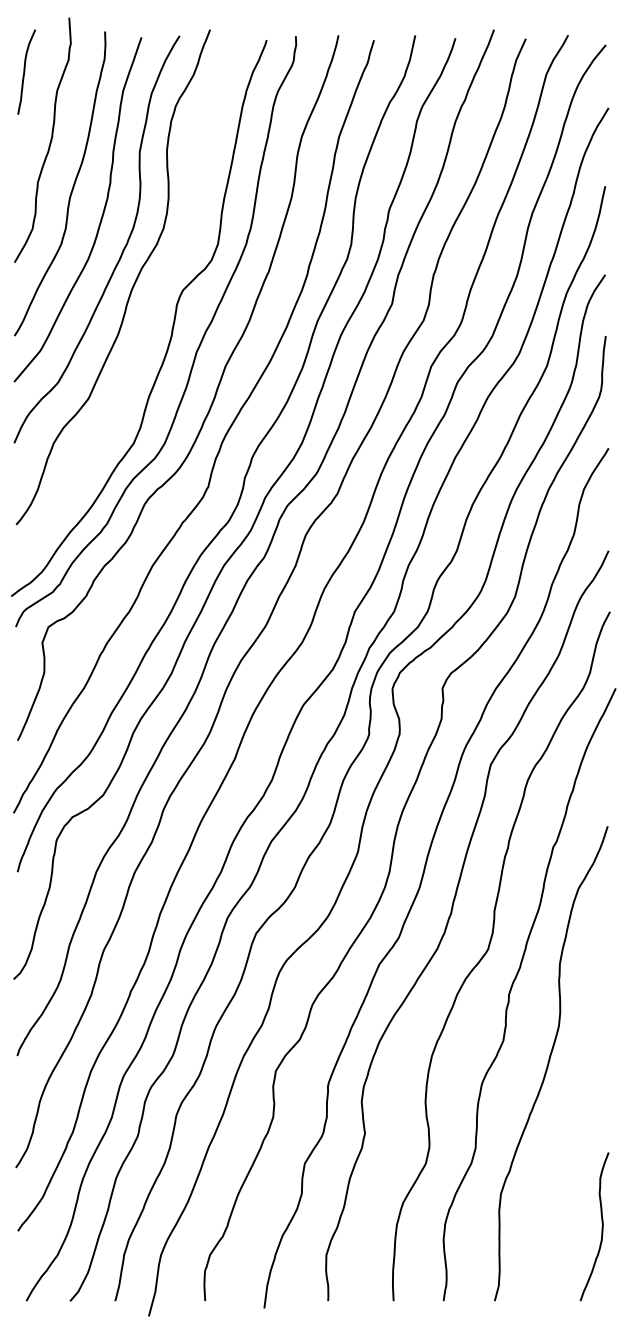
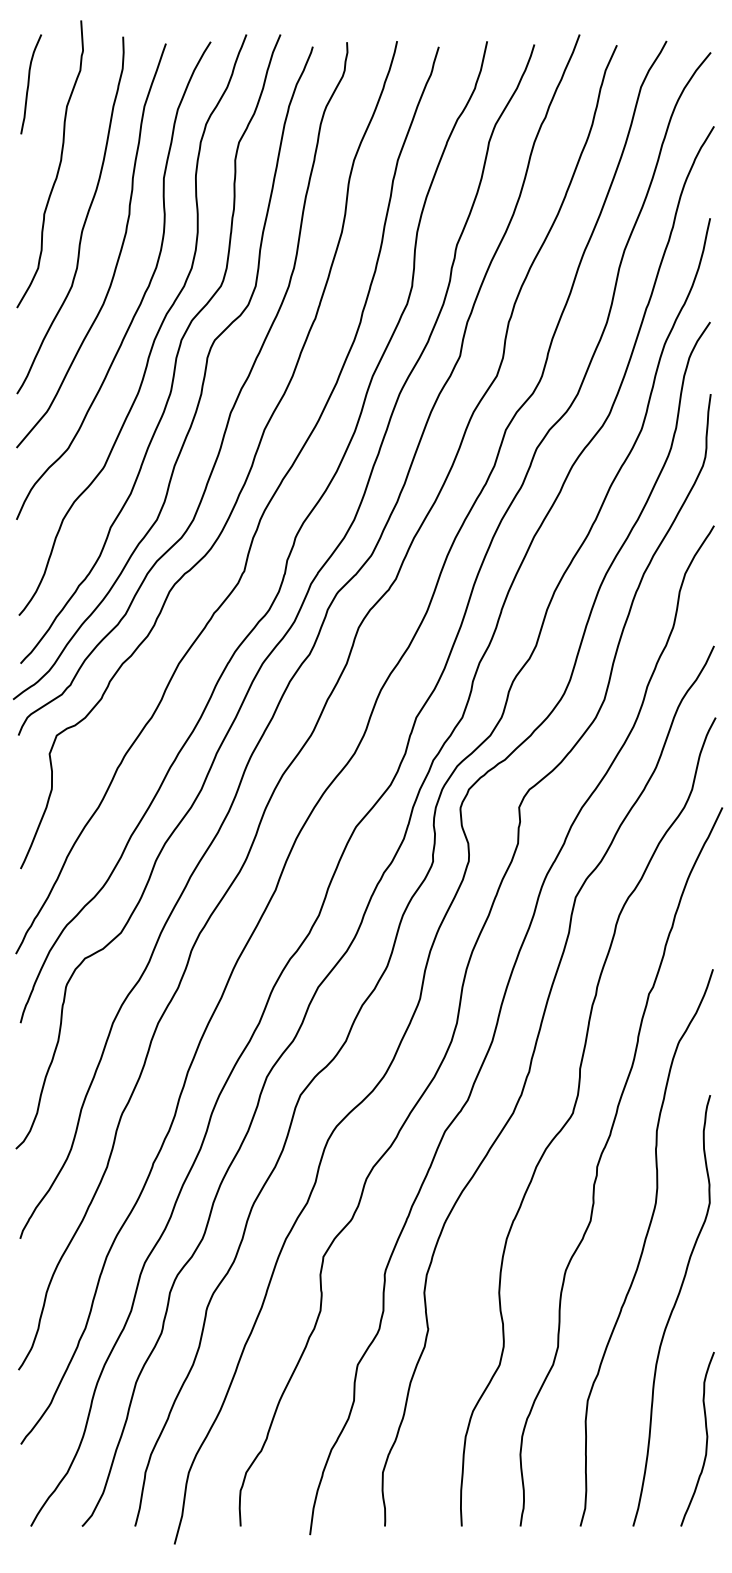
curve: (149, 304) -> (175, 356), added
curve: (572, 1117) -> (671, 1310), added

